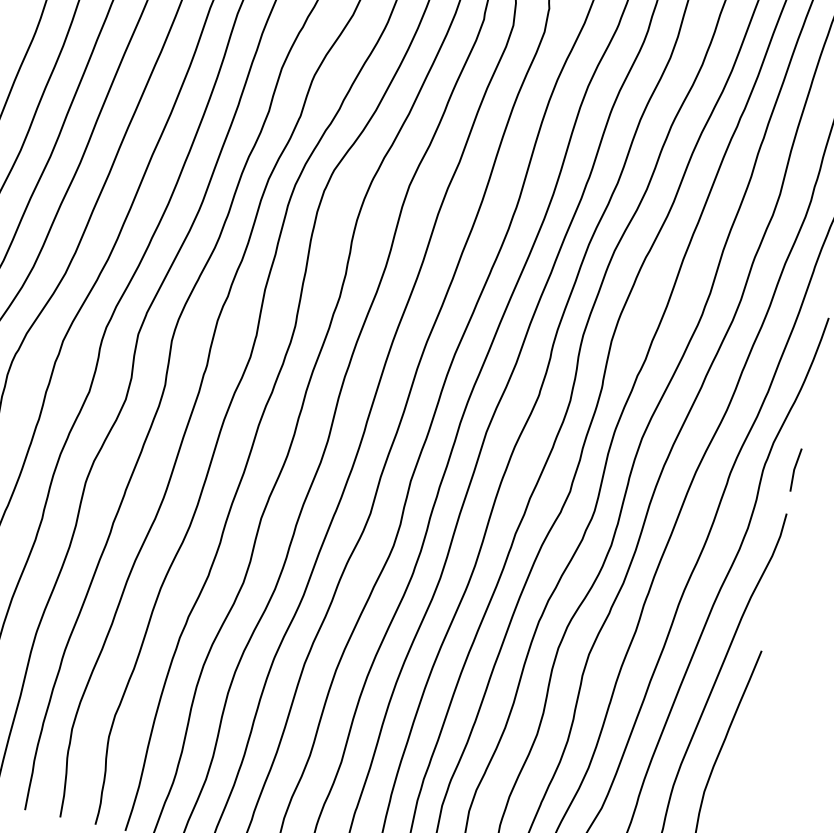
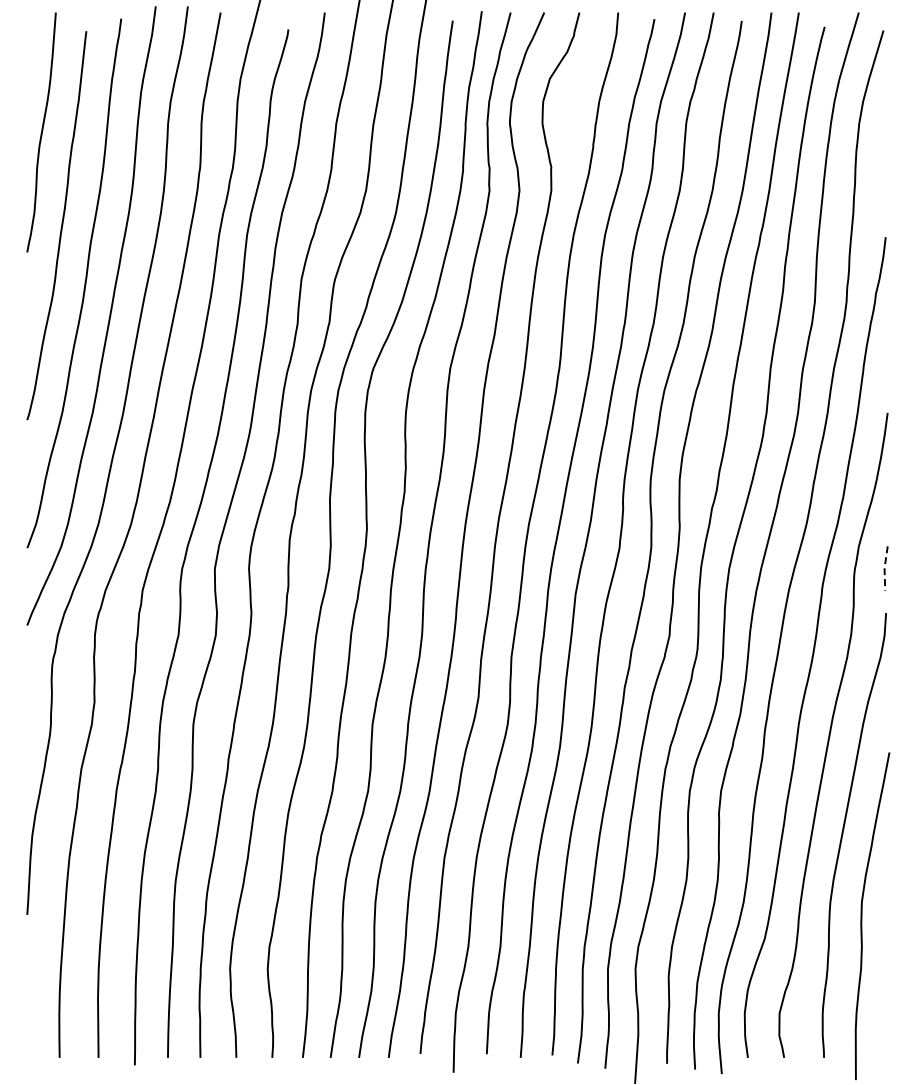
line: (794, 469) -> (884, 568), solid -> dashed

